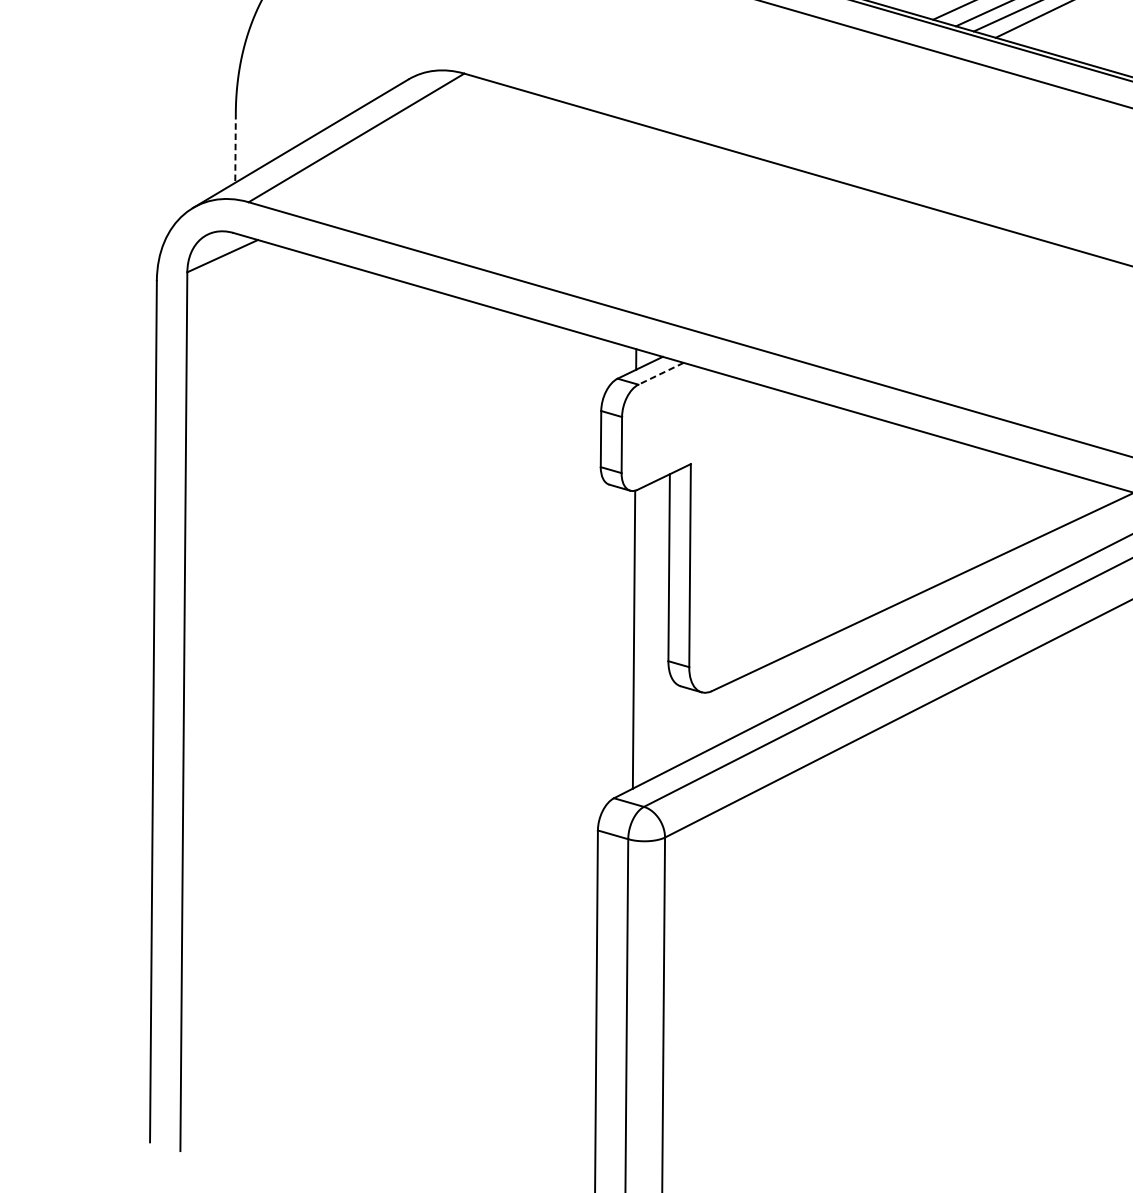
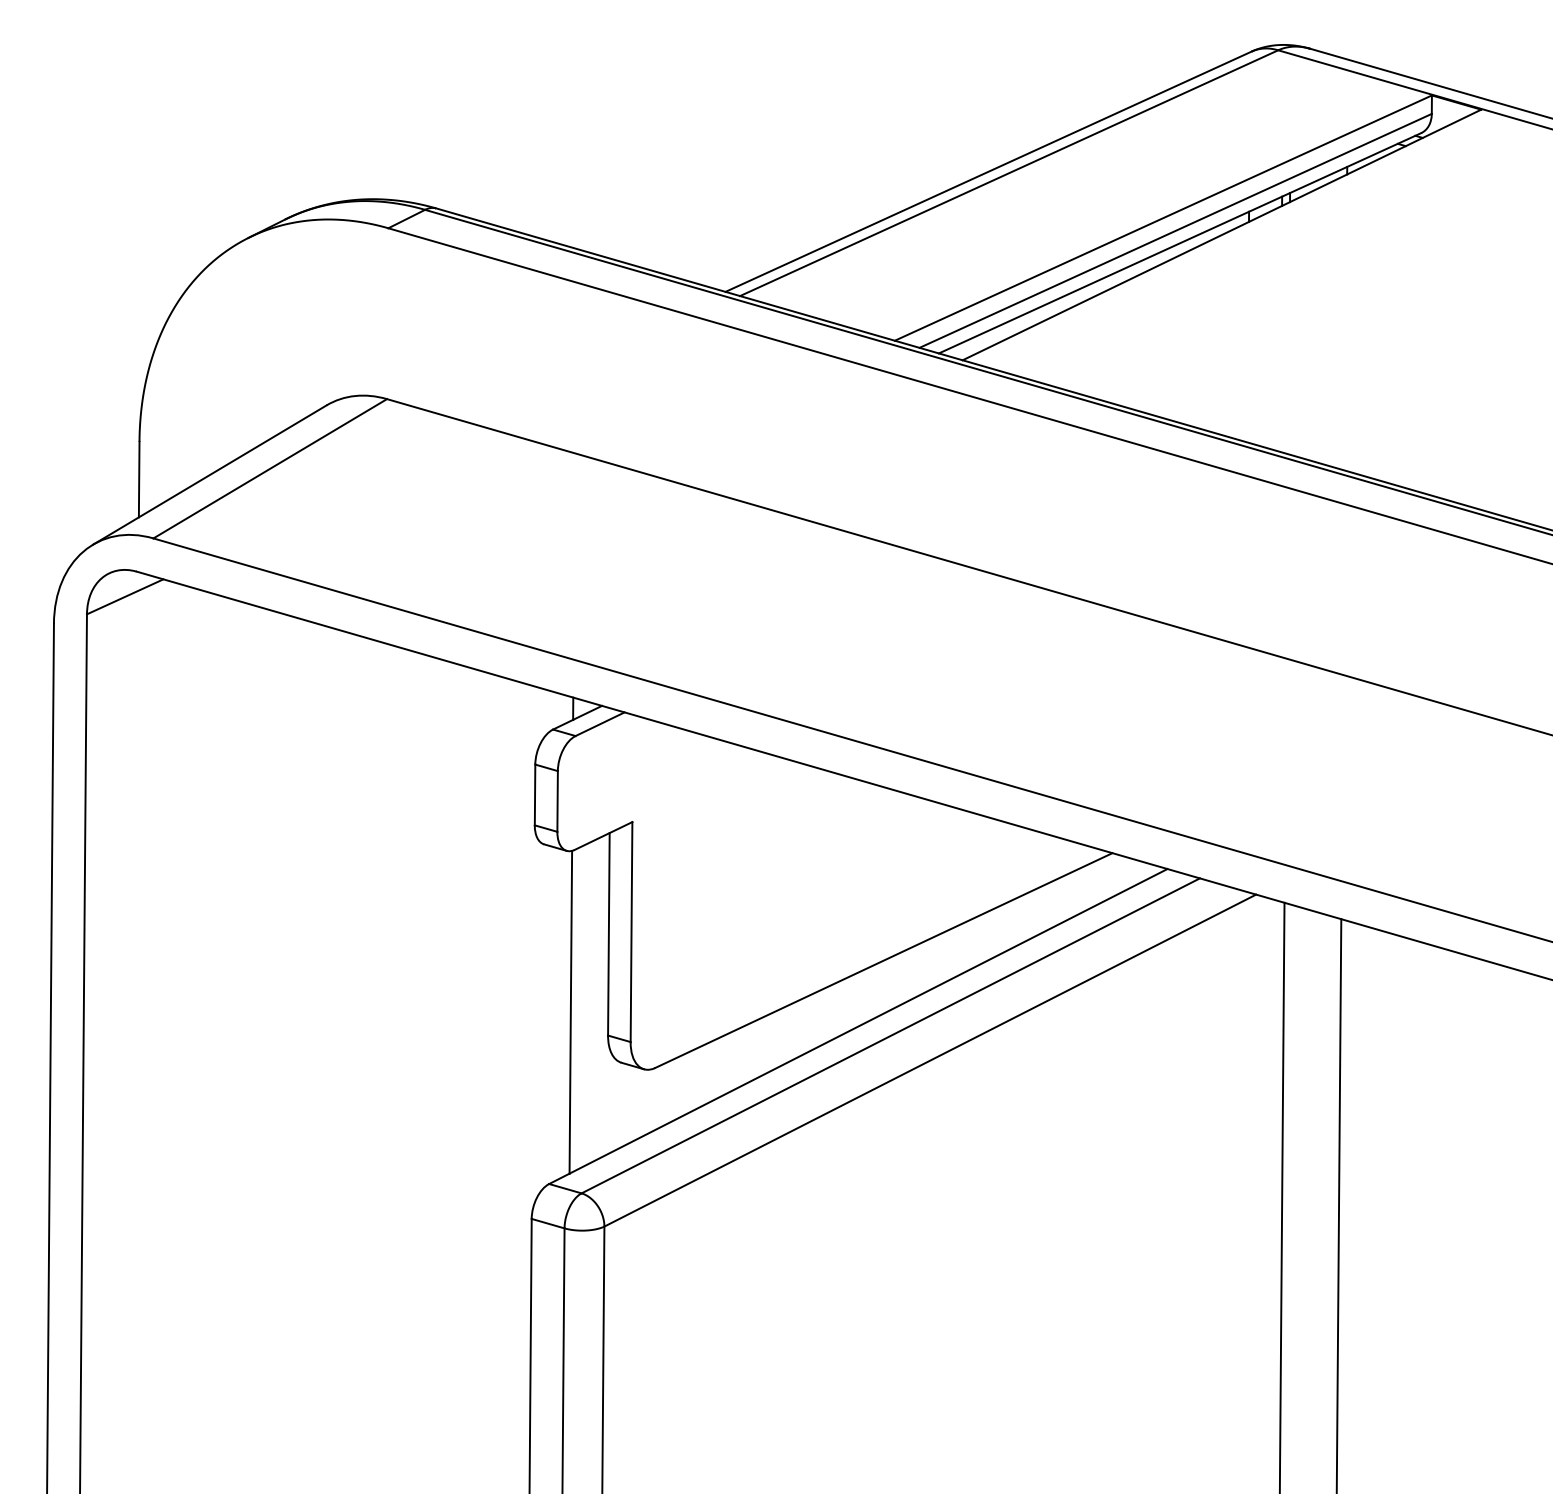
line: (235, 147) -> (139, 479), dashed -> solid
line: (660, 374) -> (599, 724), dashed -> solid

